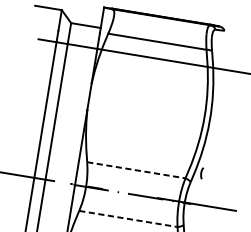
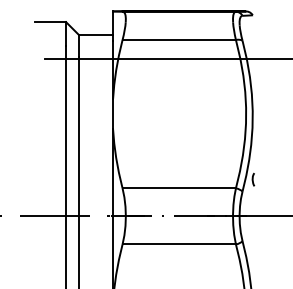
line: (136, 170) -> (179, 188), dashed -> solid
line: (128, 219) -> (179, 244), dashed -> solid

